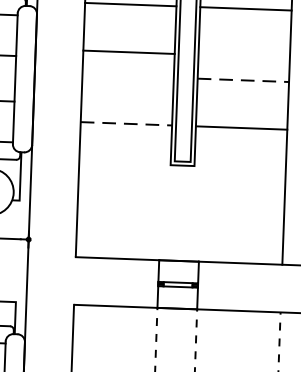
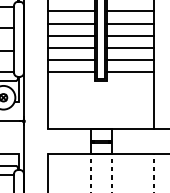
line: (129, 28) -> (71, 11), added
line: (244, 32) -> (130, 11), added
line: (243, 56) -> (130, 23), added
line: (127, 75) -> (71, 35), added
line: (244, 79) -> (131, 35), dashed -> solid
line: (126, 100) -> (71, 48), added
line: (241, 105) -> (130, 48), added
line: (127, 124) -> (72, 60), dashed -> solid
line: (124, 147) -> (71, 72), added
line: (240, 151) -> (130, 72), added

